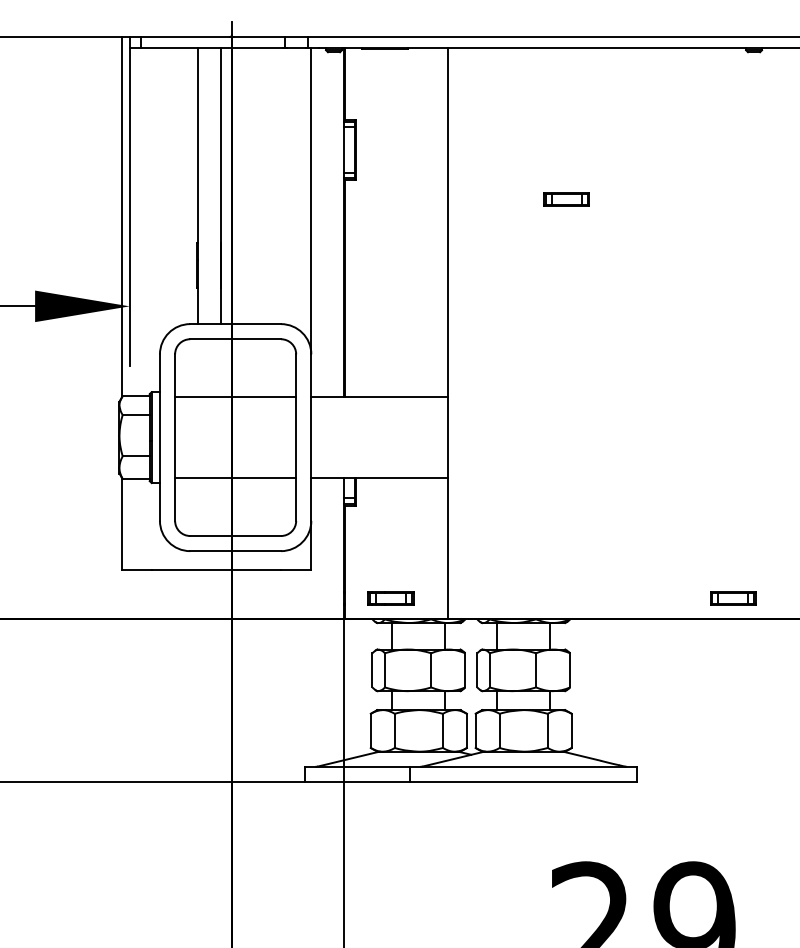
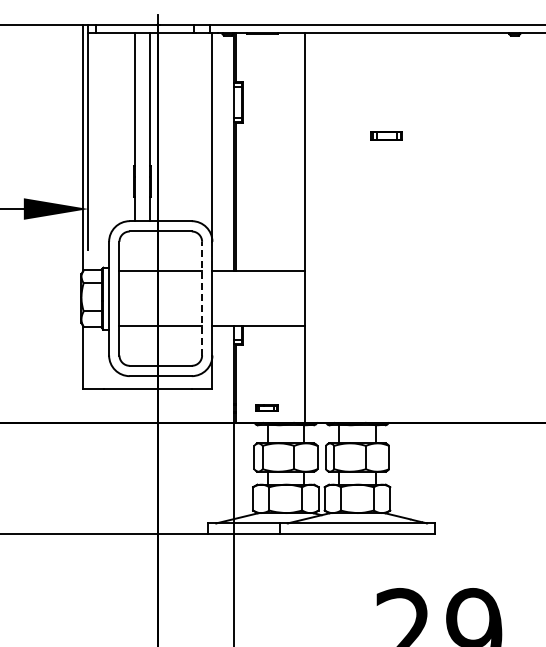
line: (296, 437) -> (202, 298), solid -> dashed
part: (390, 598) -> (266, 408), size x0.7
part: (733, 598) -> (500, 408), removed

